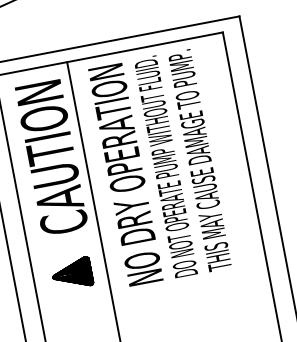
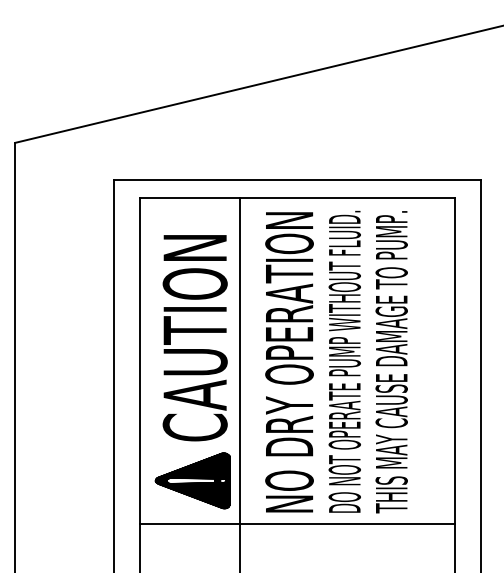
text: (51, 158) -> (194, 338), moved
part: (71, 273) -> (192, 480), size x1.43
line: (153, 290) -> (297, 523), added

